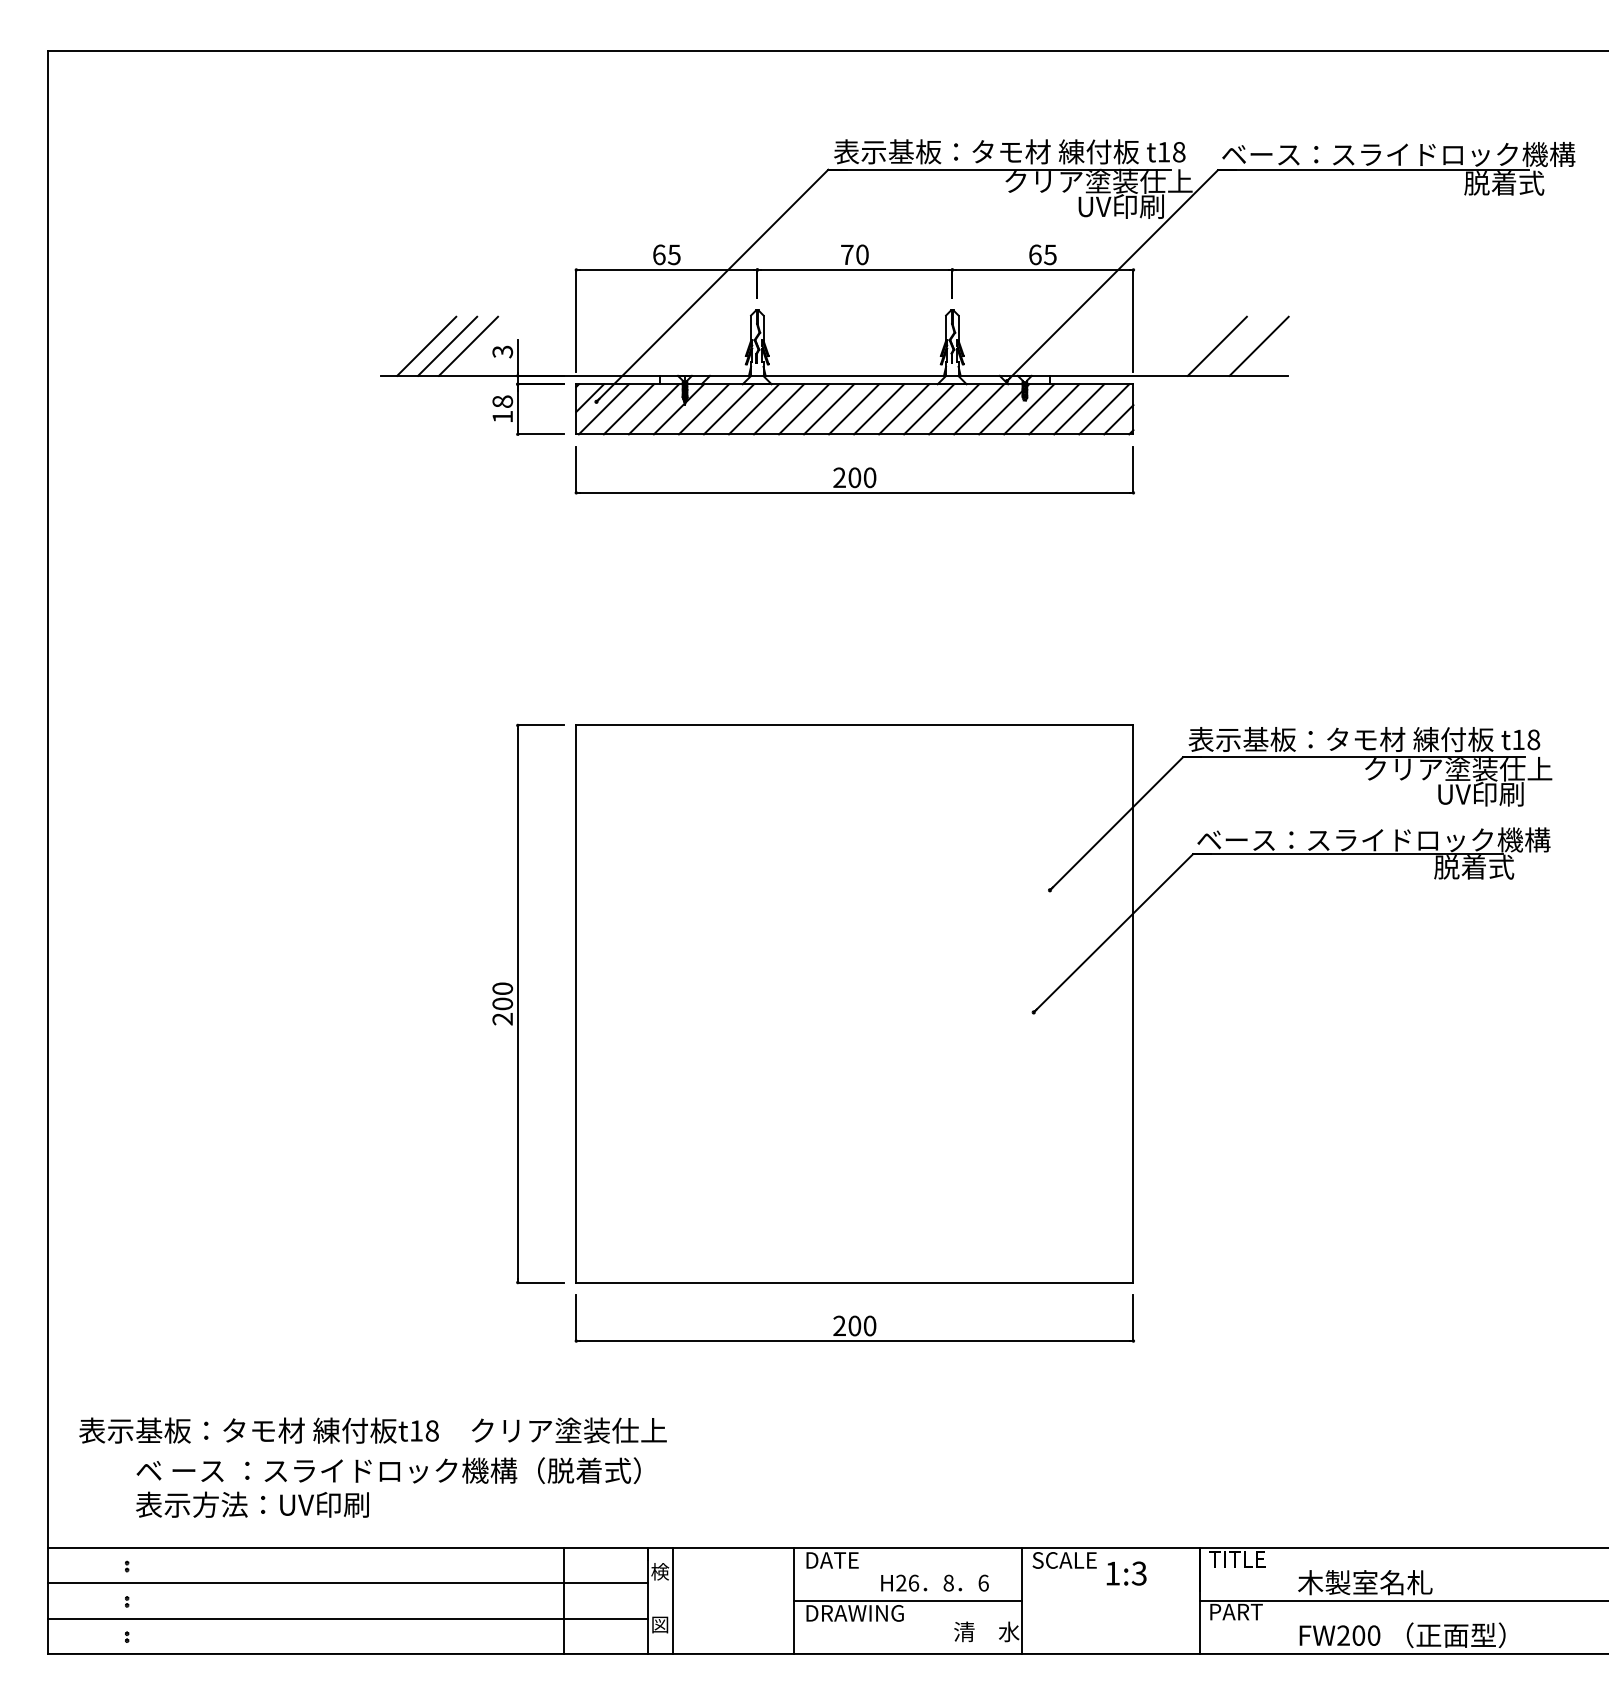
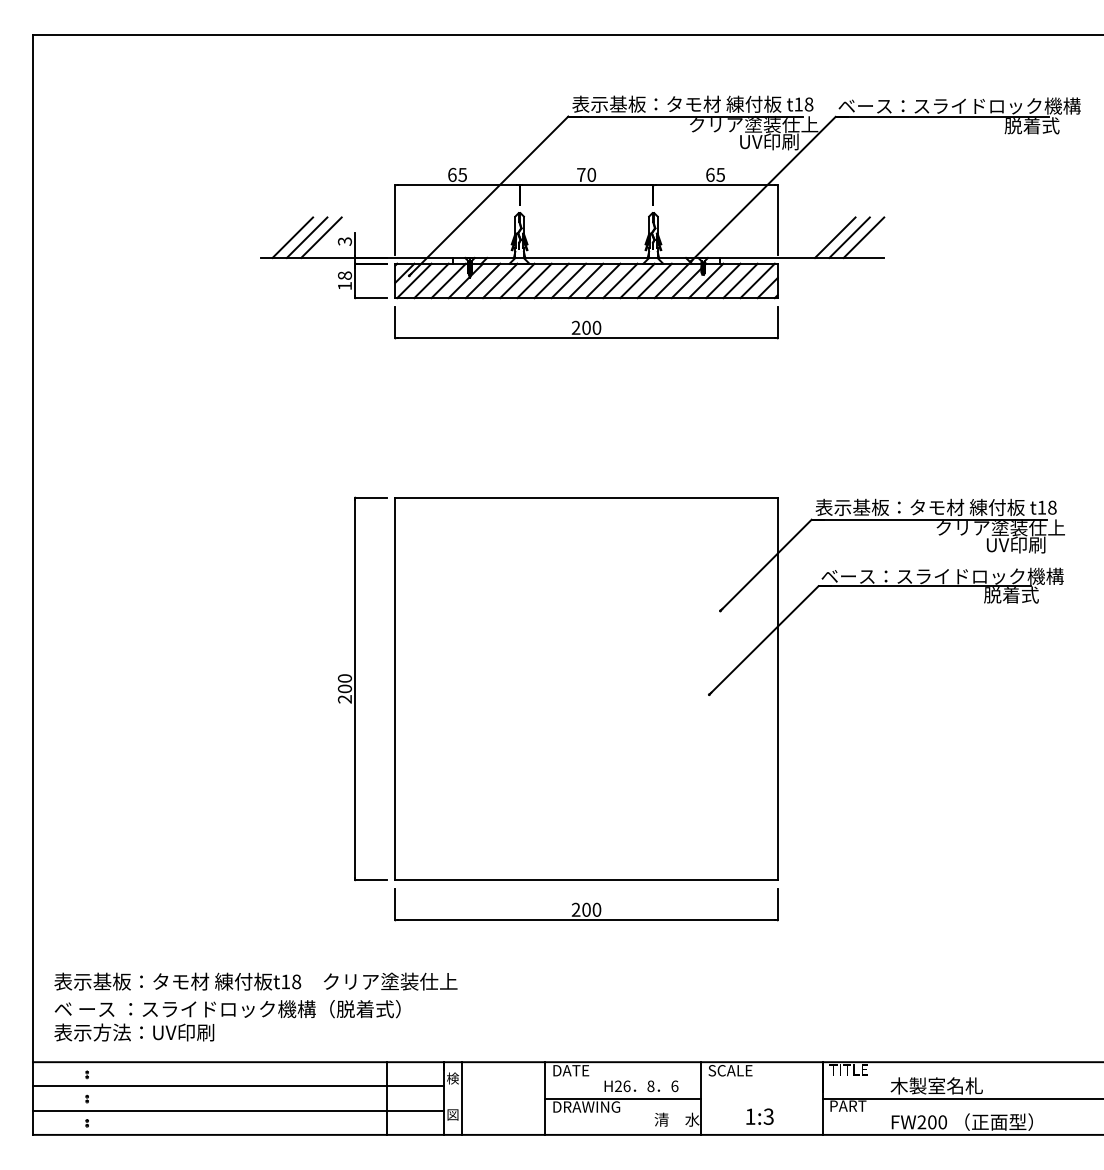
line: (1238, 346) -> (849, 237), added
text: (388, 1487) -> (227, 1020), moved
text: (1125, 1573) -> (759, 1116), moved

